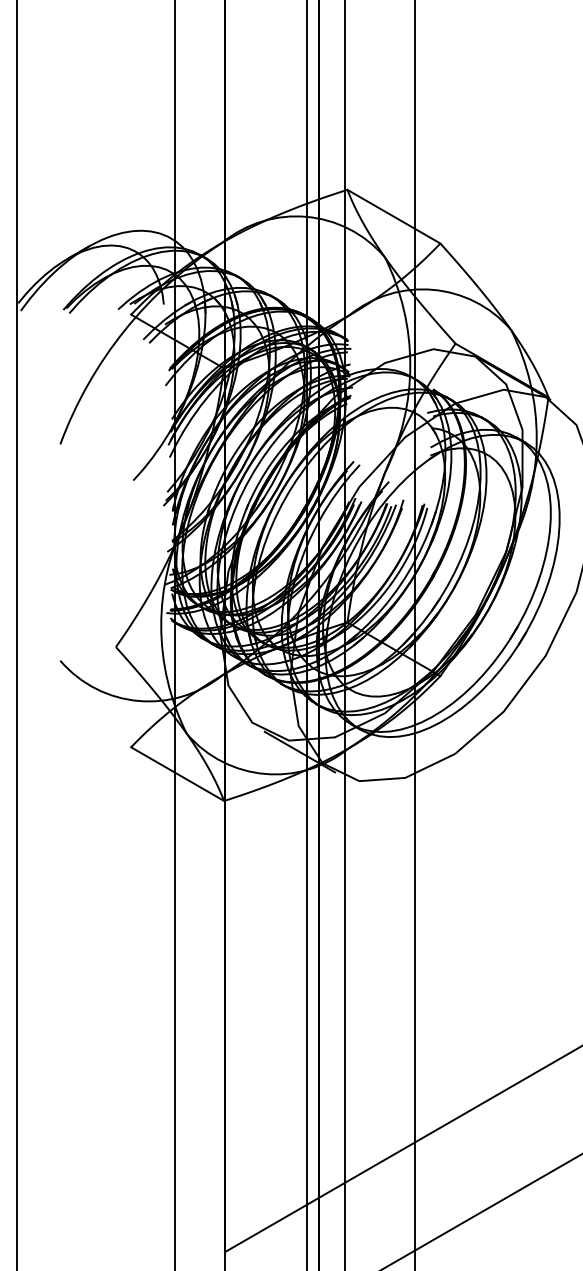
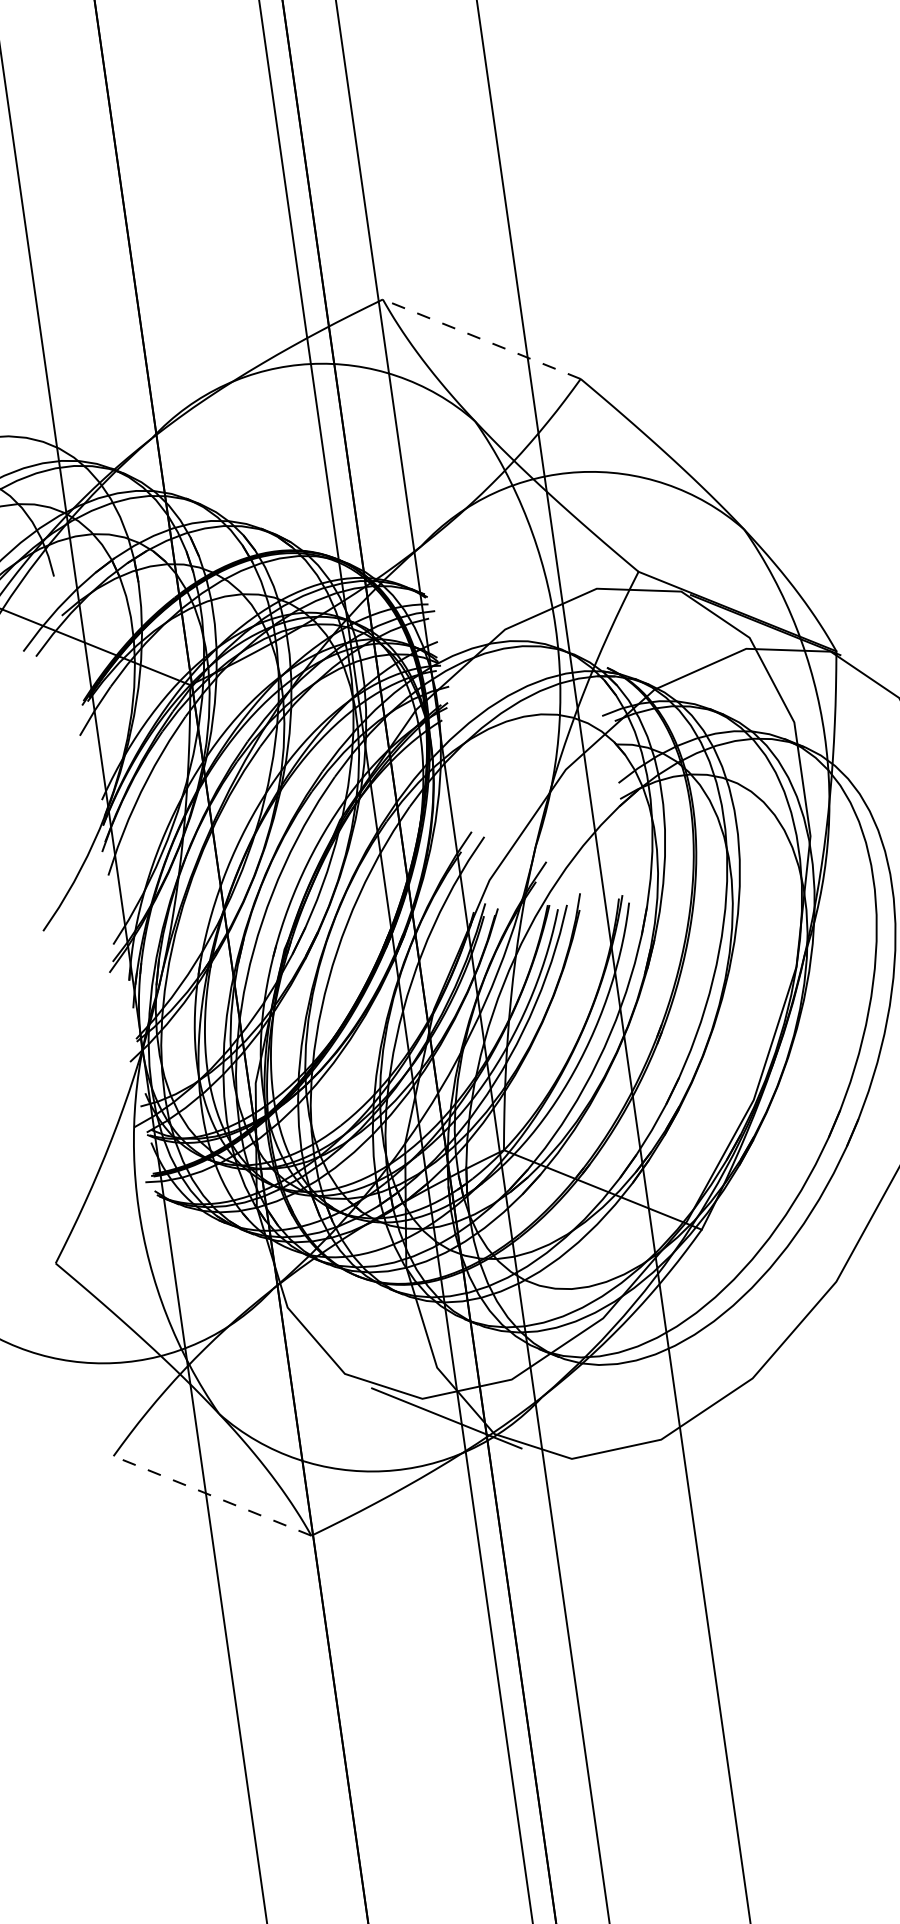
line: (393, 216) -> (480, 339), solid -> dashed
line: (177, 774) -> (212, 1496), solid -> dashed

